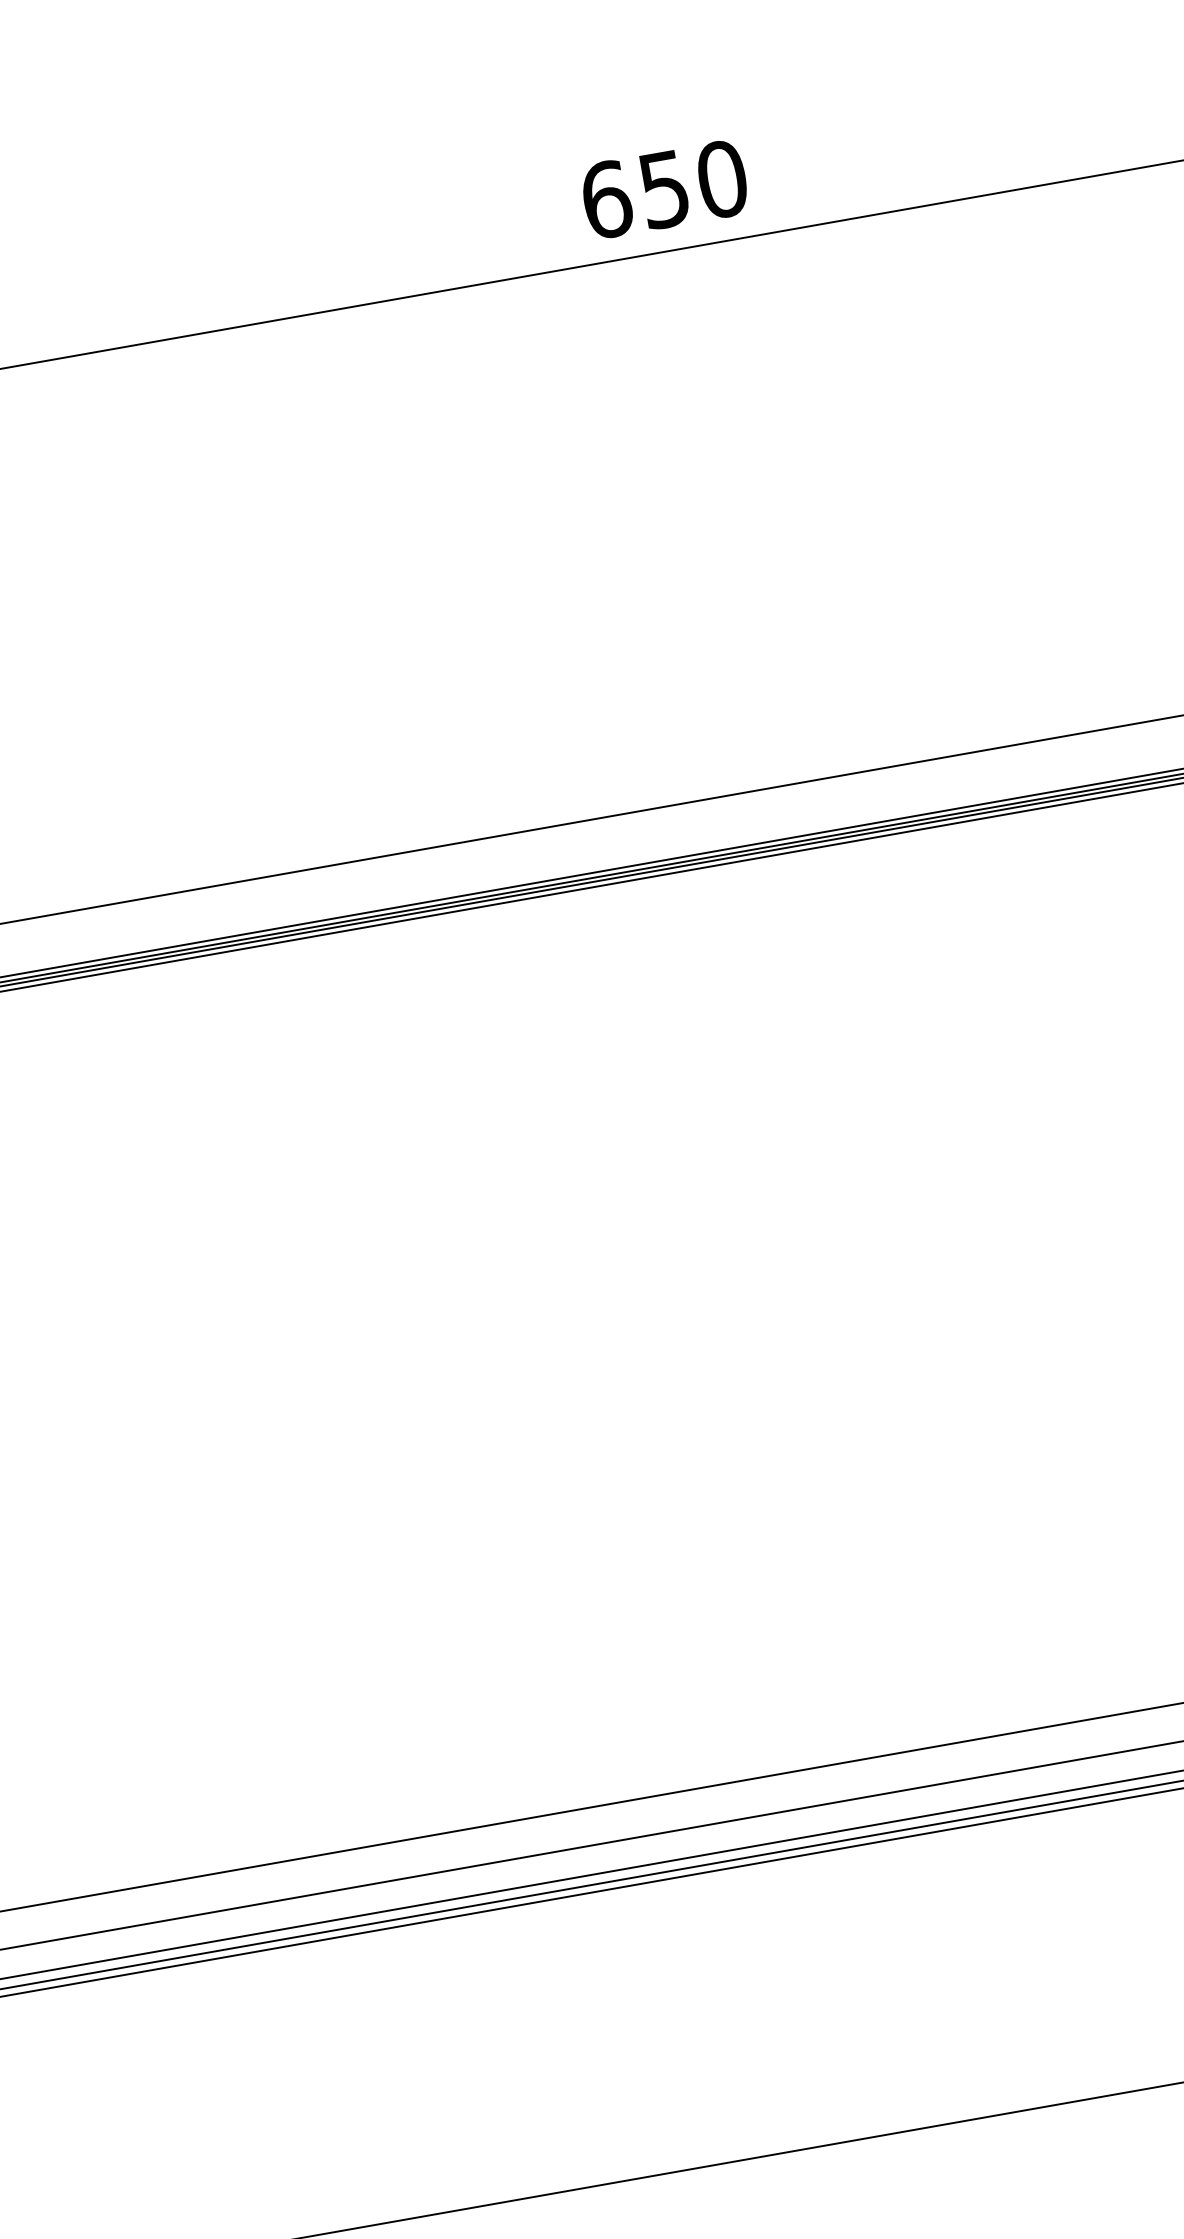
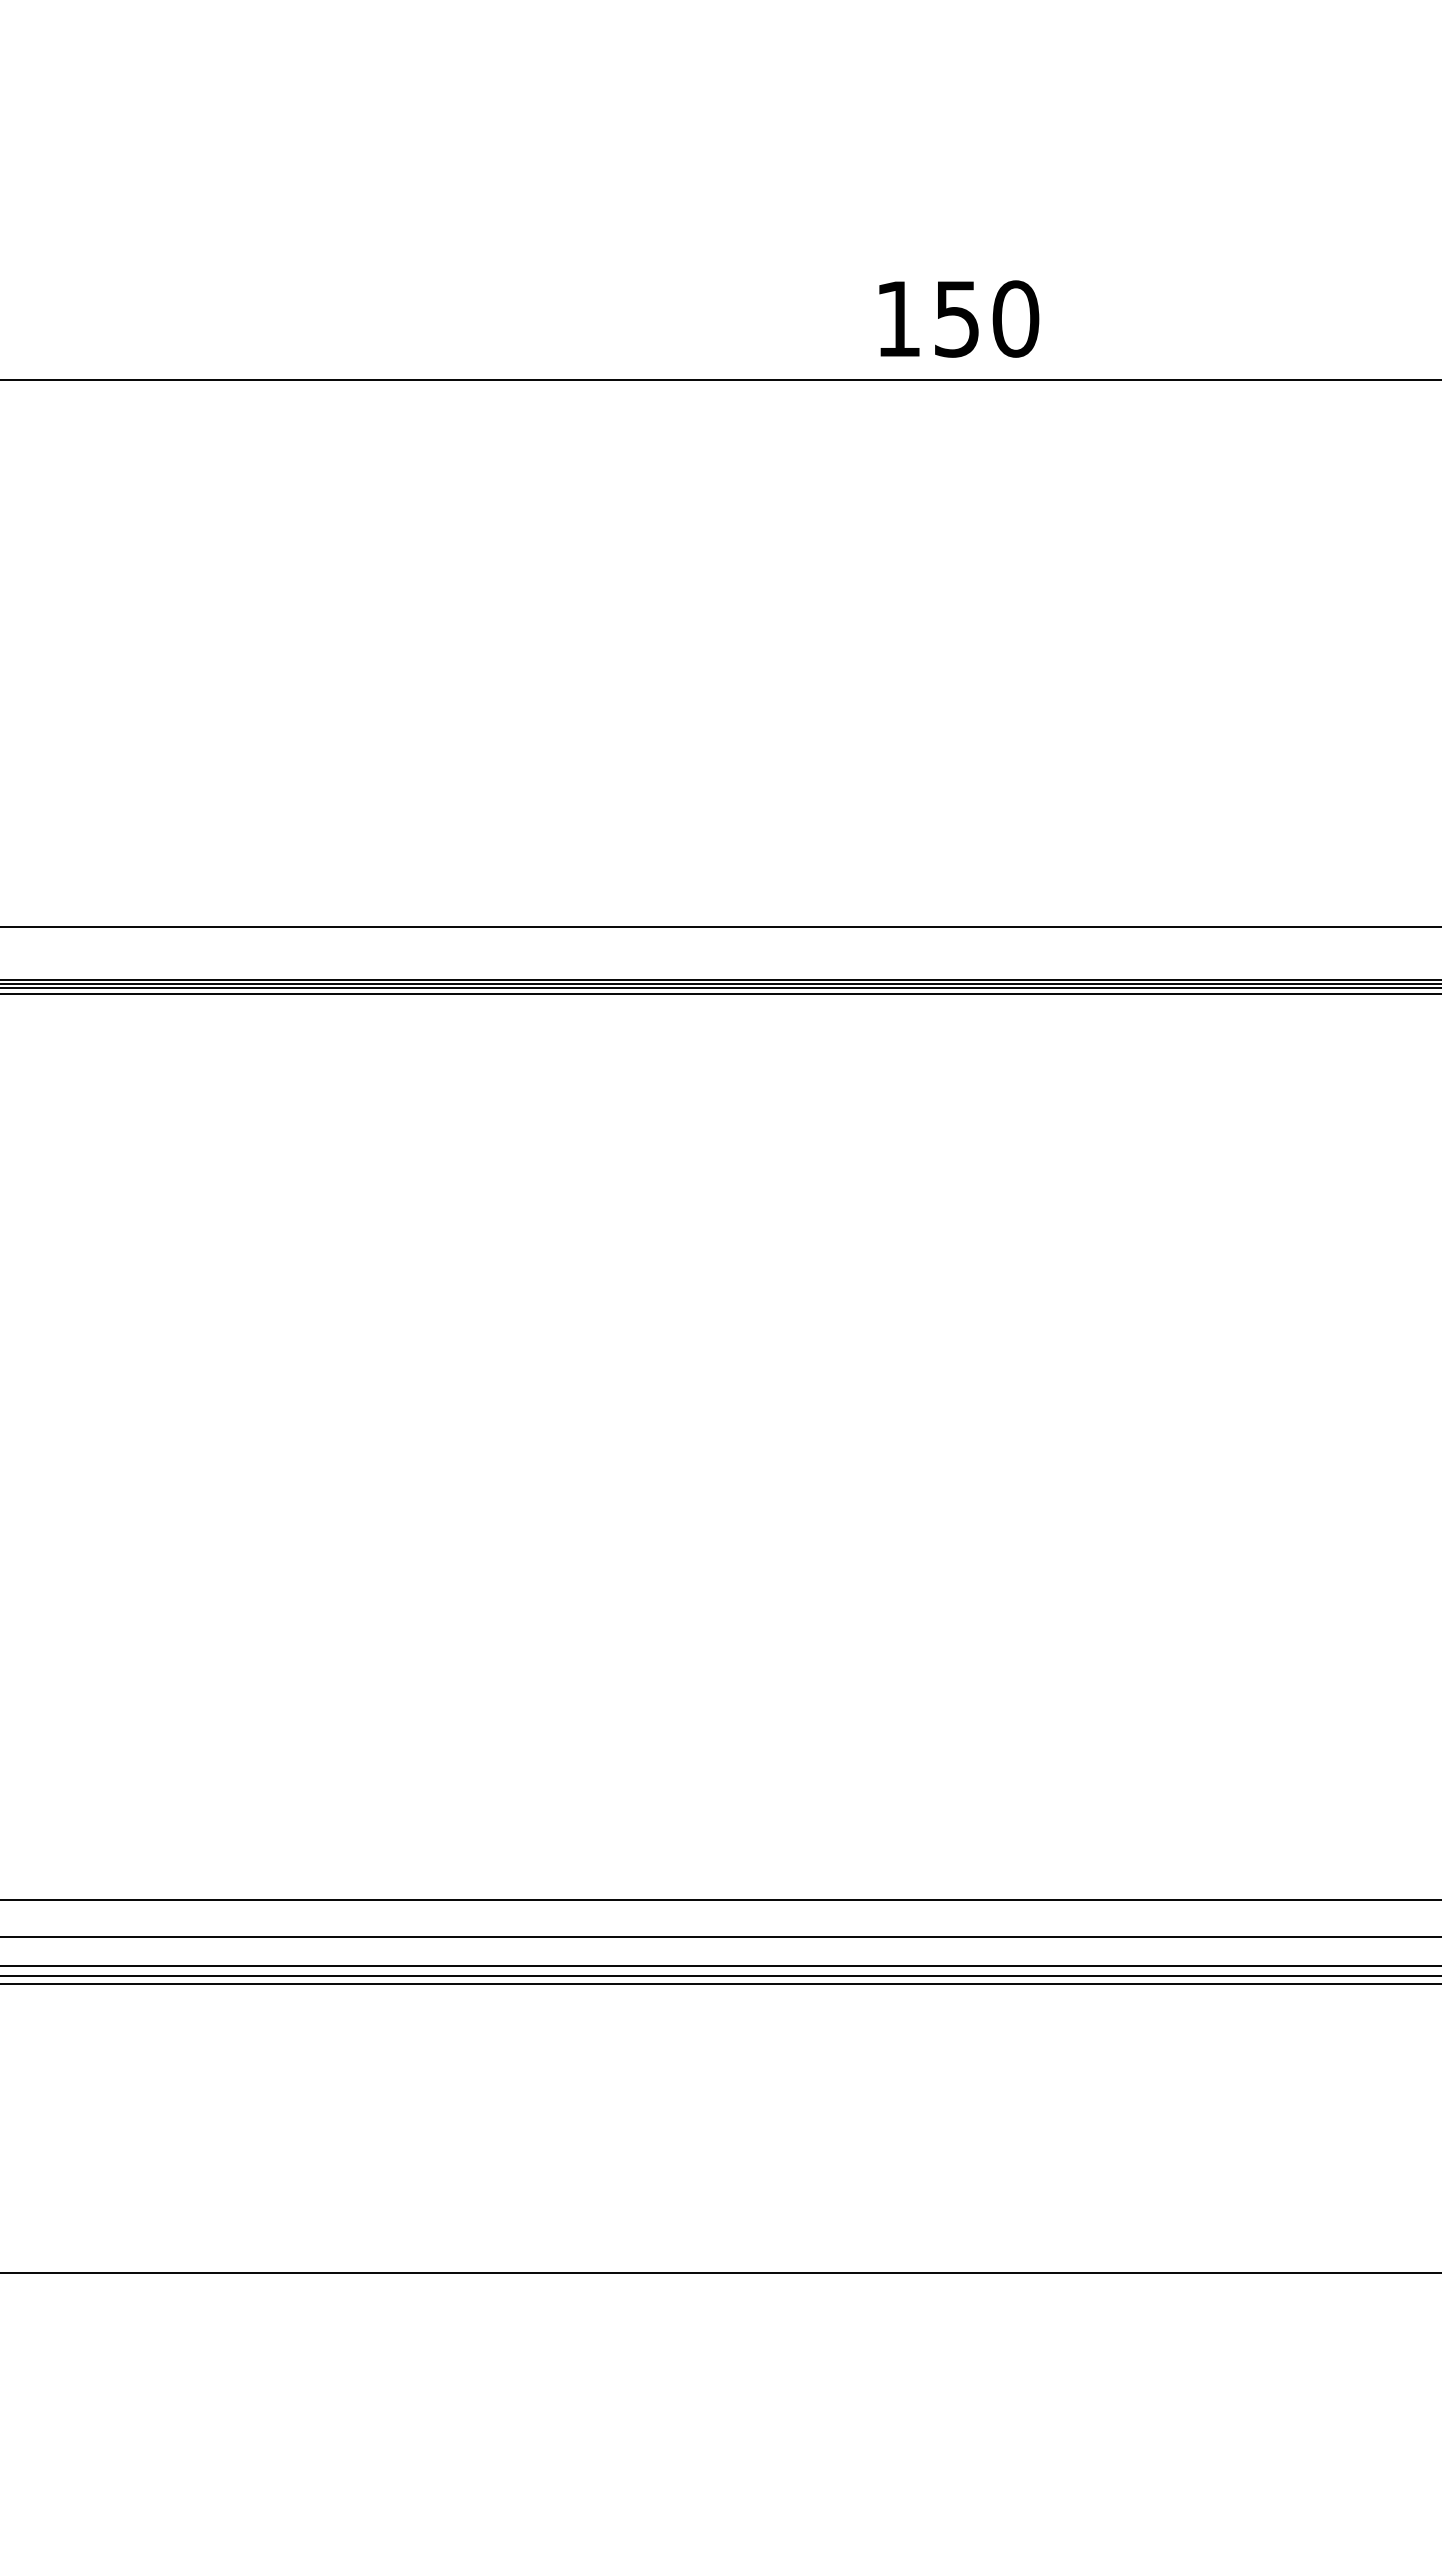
text: (606, 199) -> (898, 318), 650 -> 150

